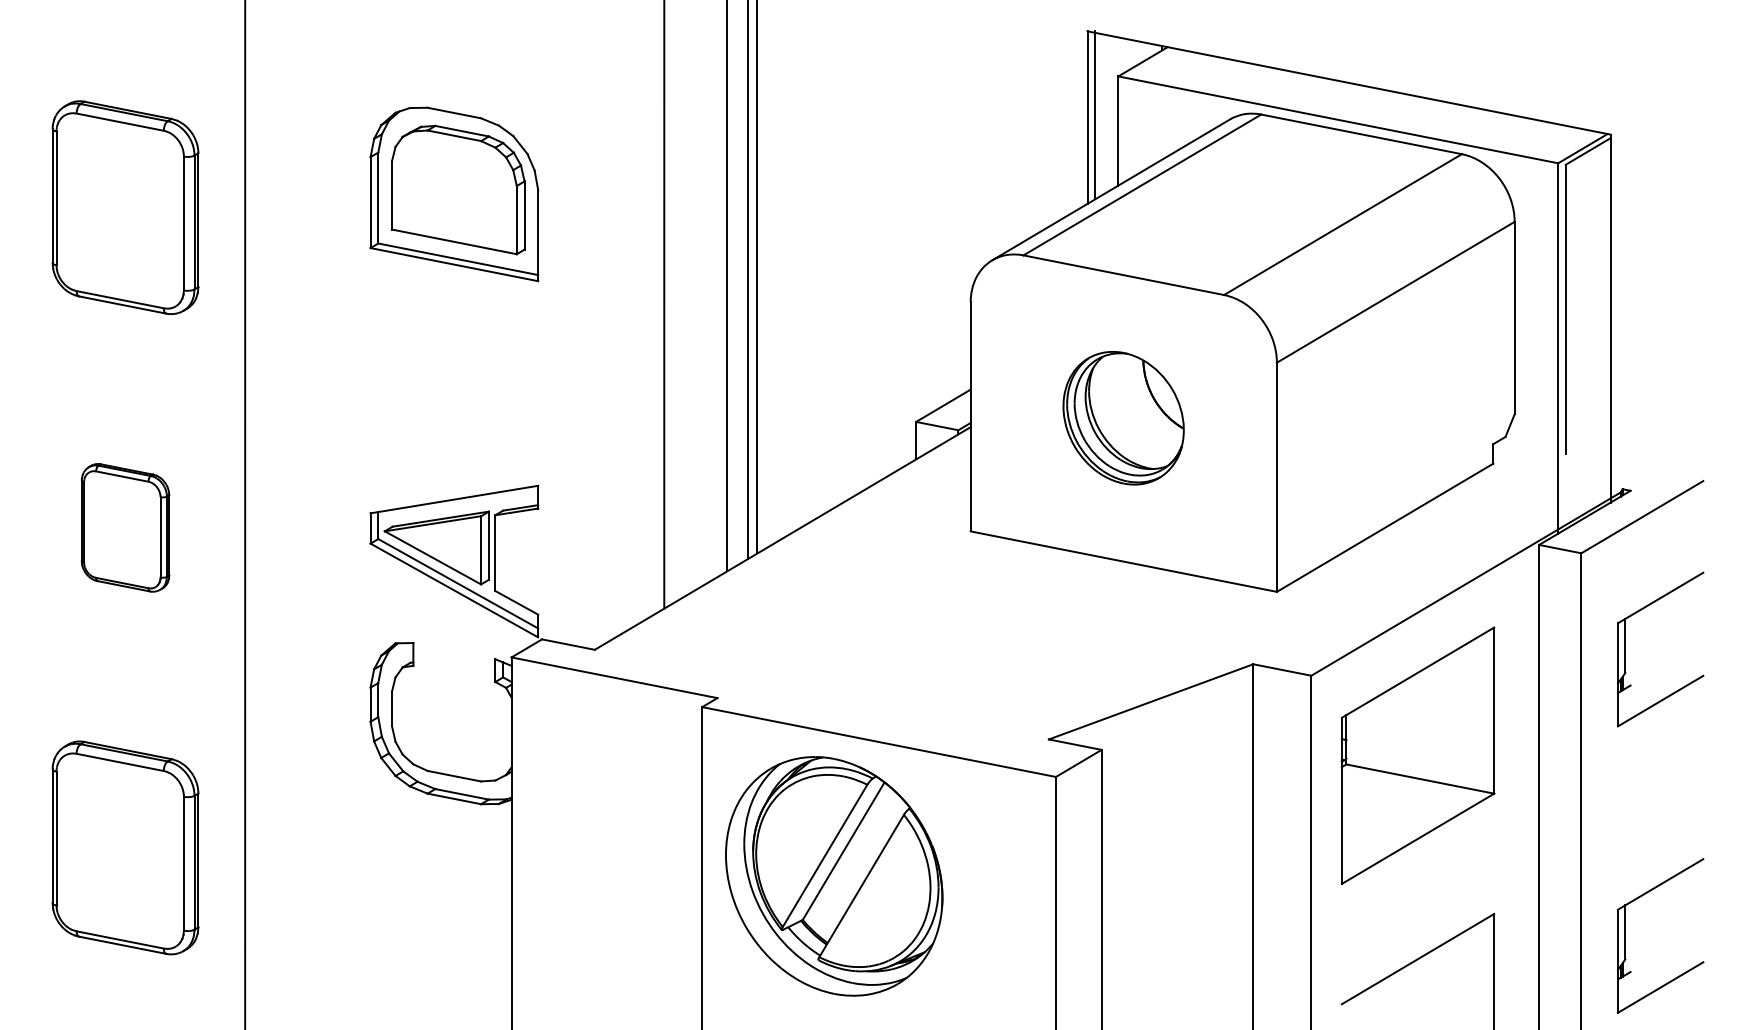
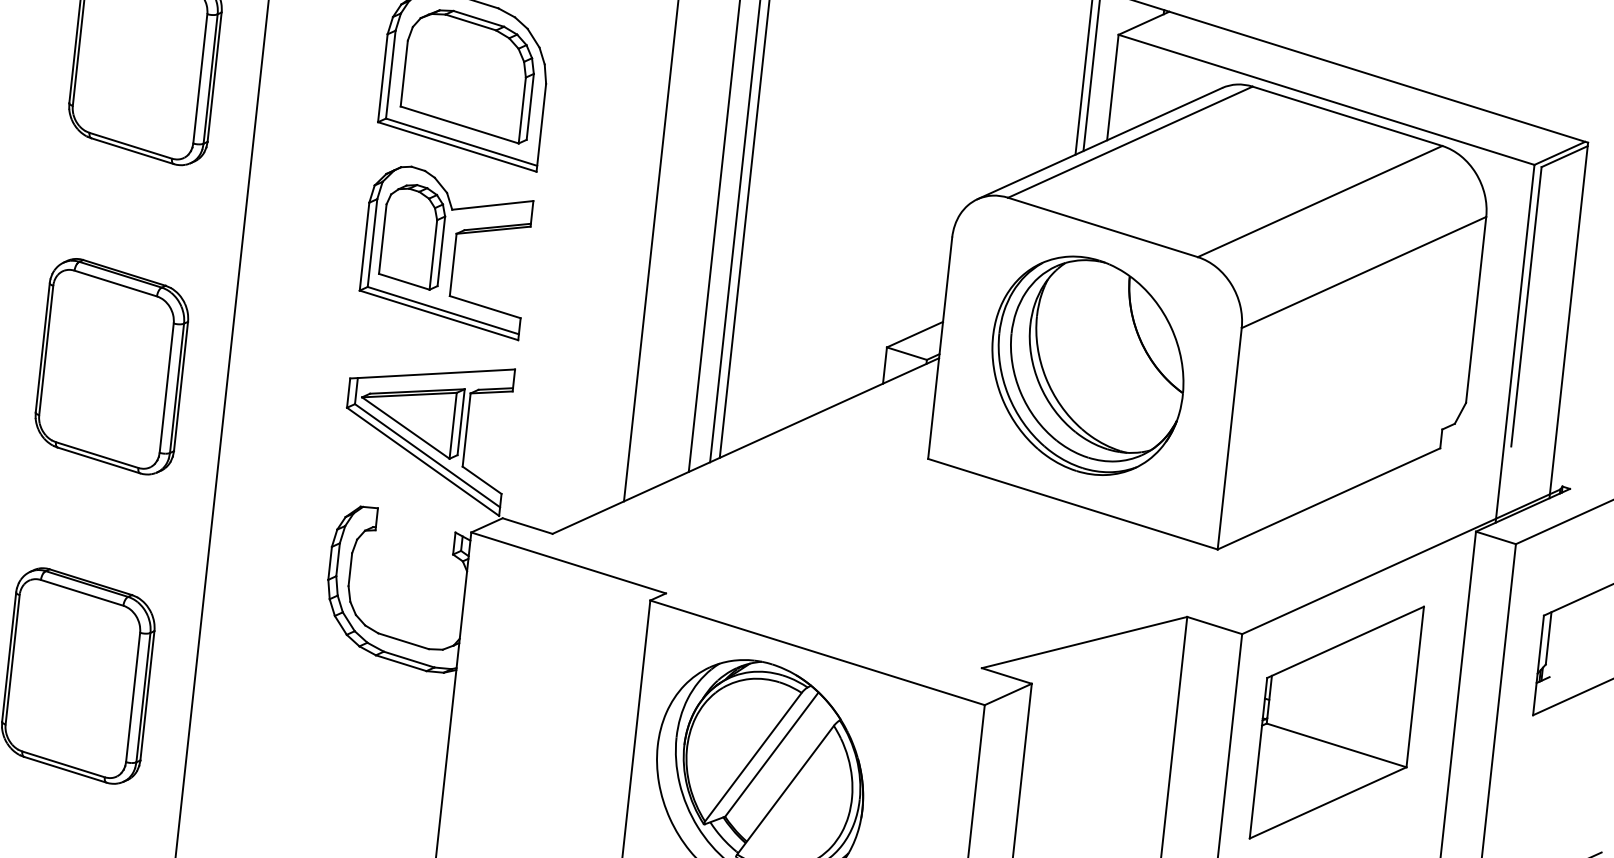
part: (454, 372) -> (446, 251), added
part: (1123, 417) -> (1087, 364), size x1.67
part: (125, 527) -> (111, 366), size x1.67

